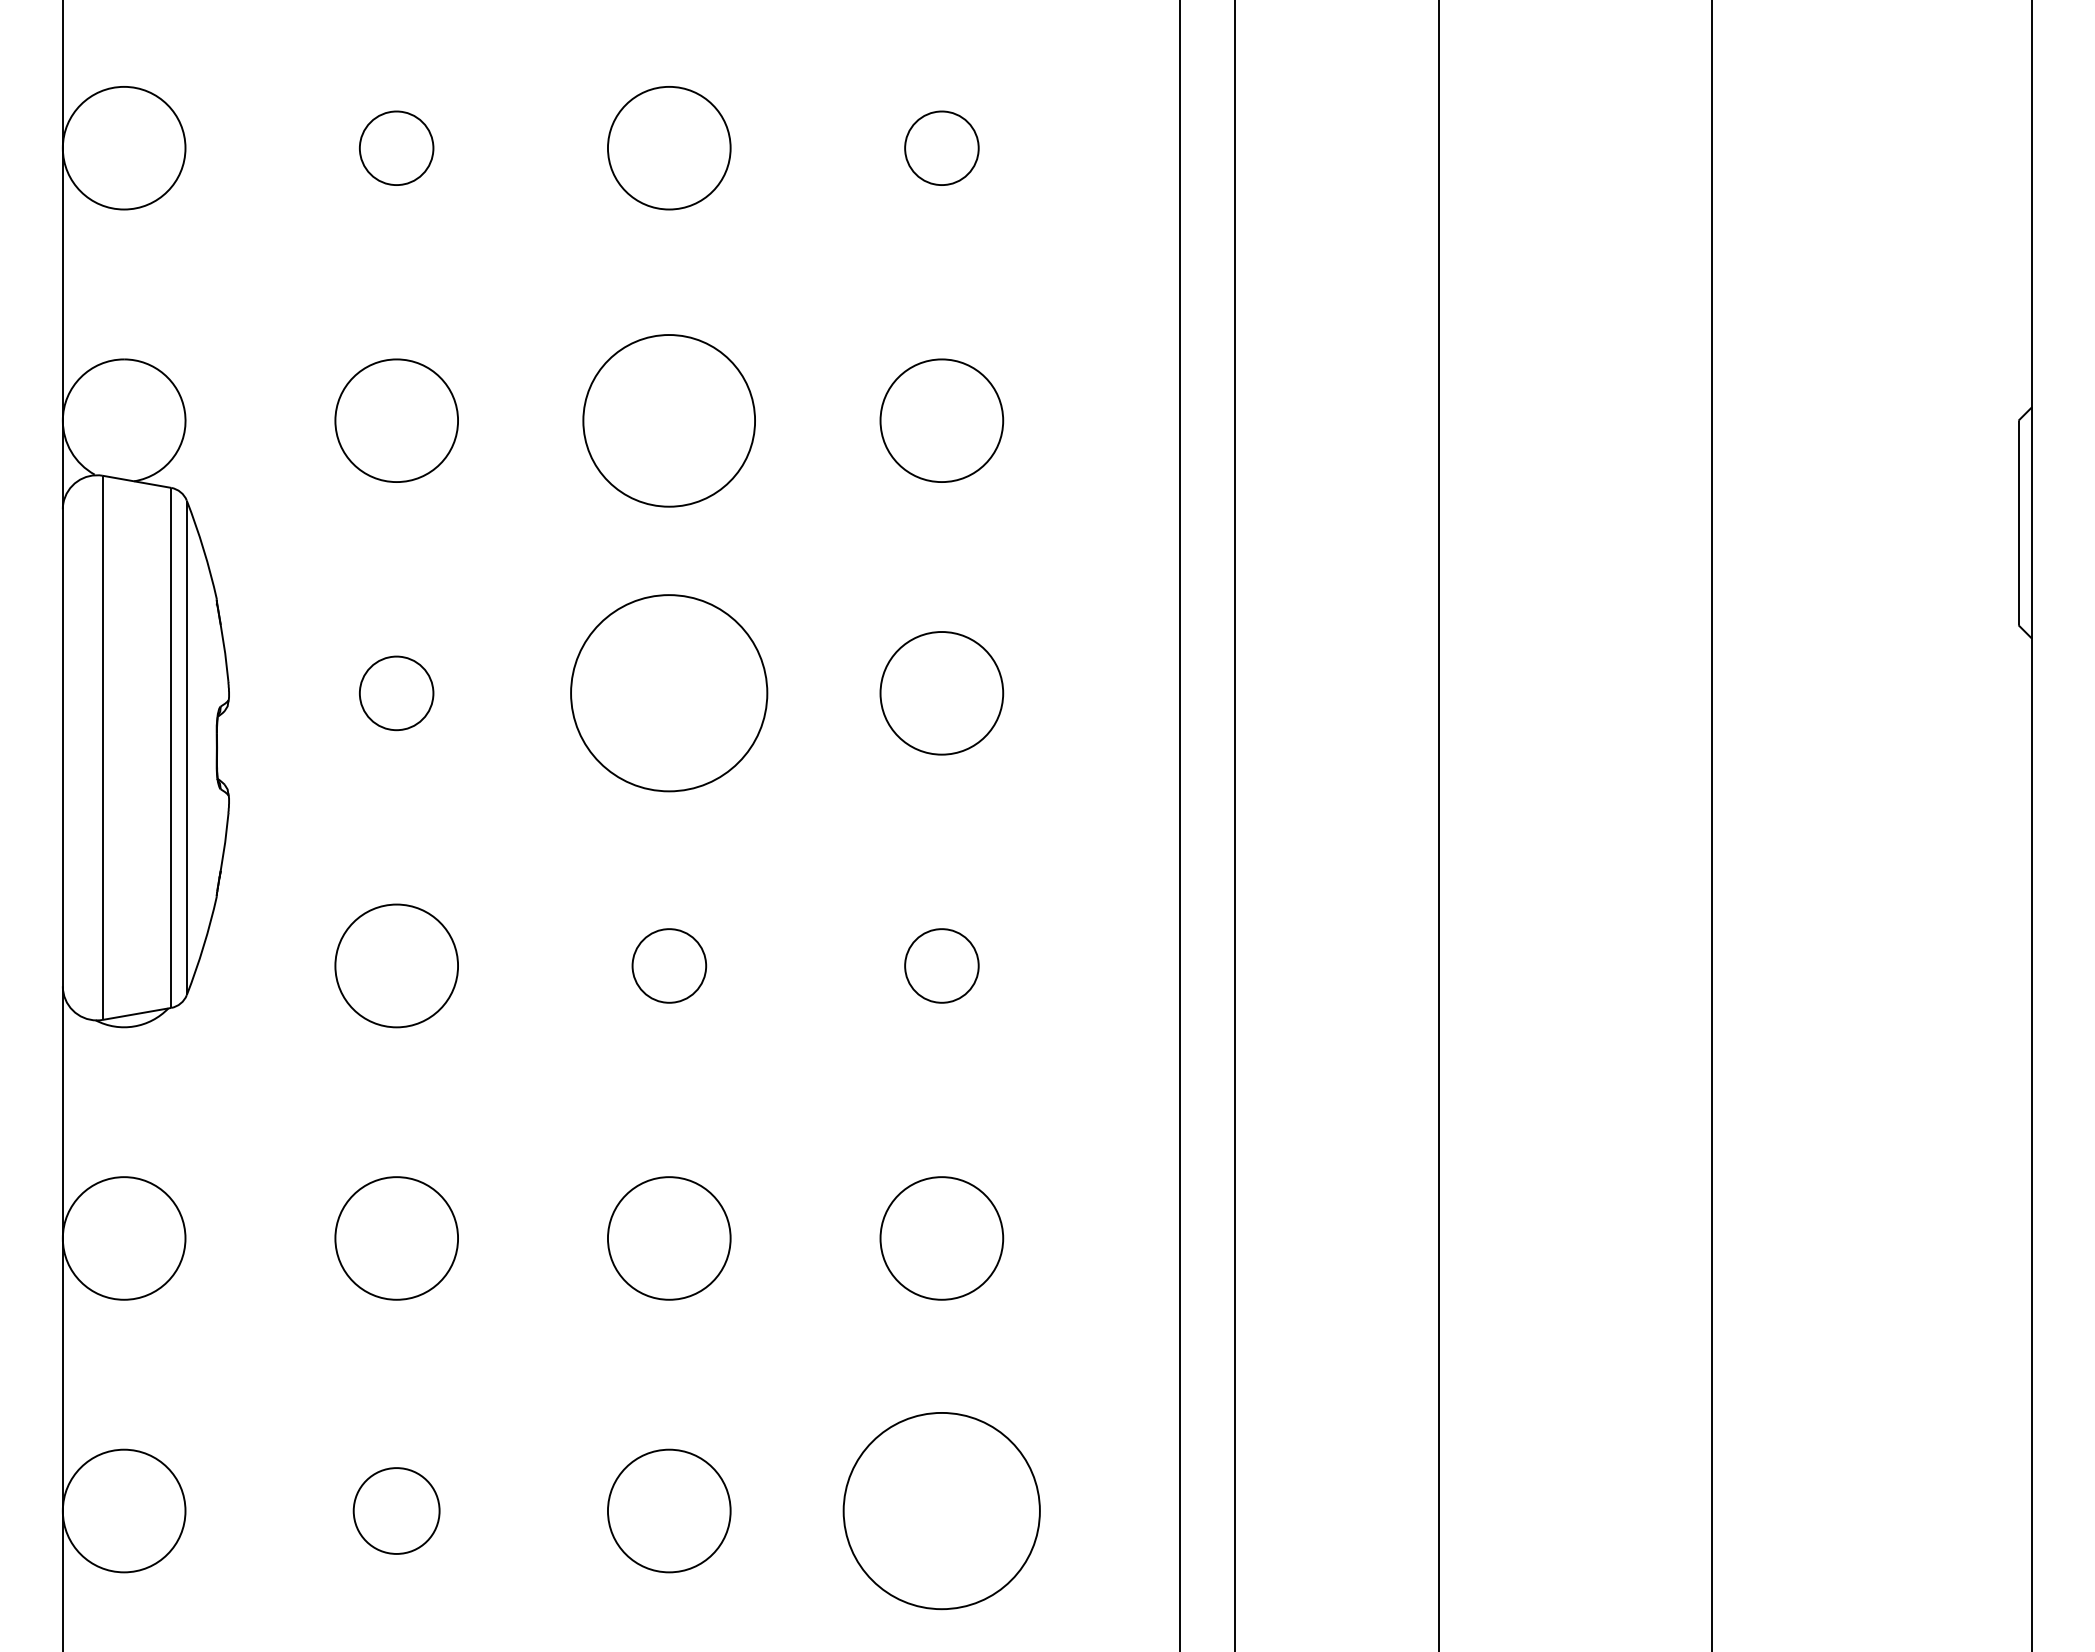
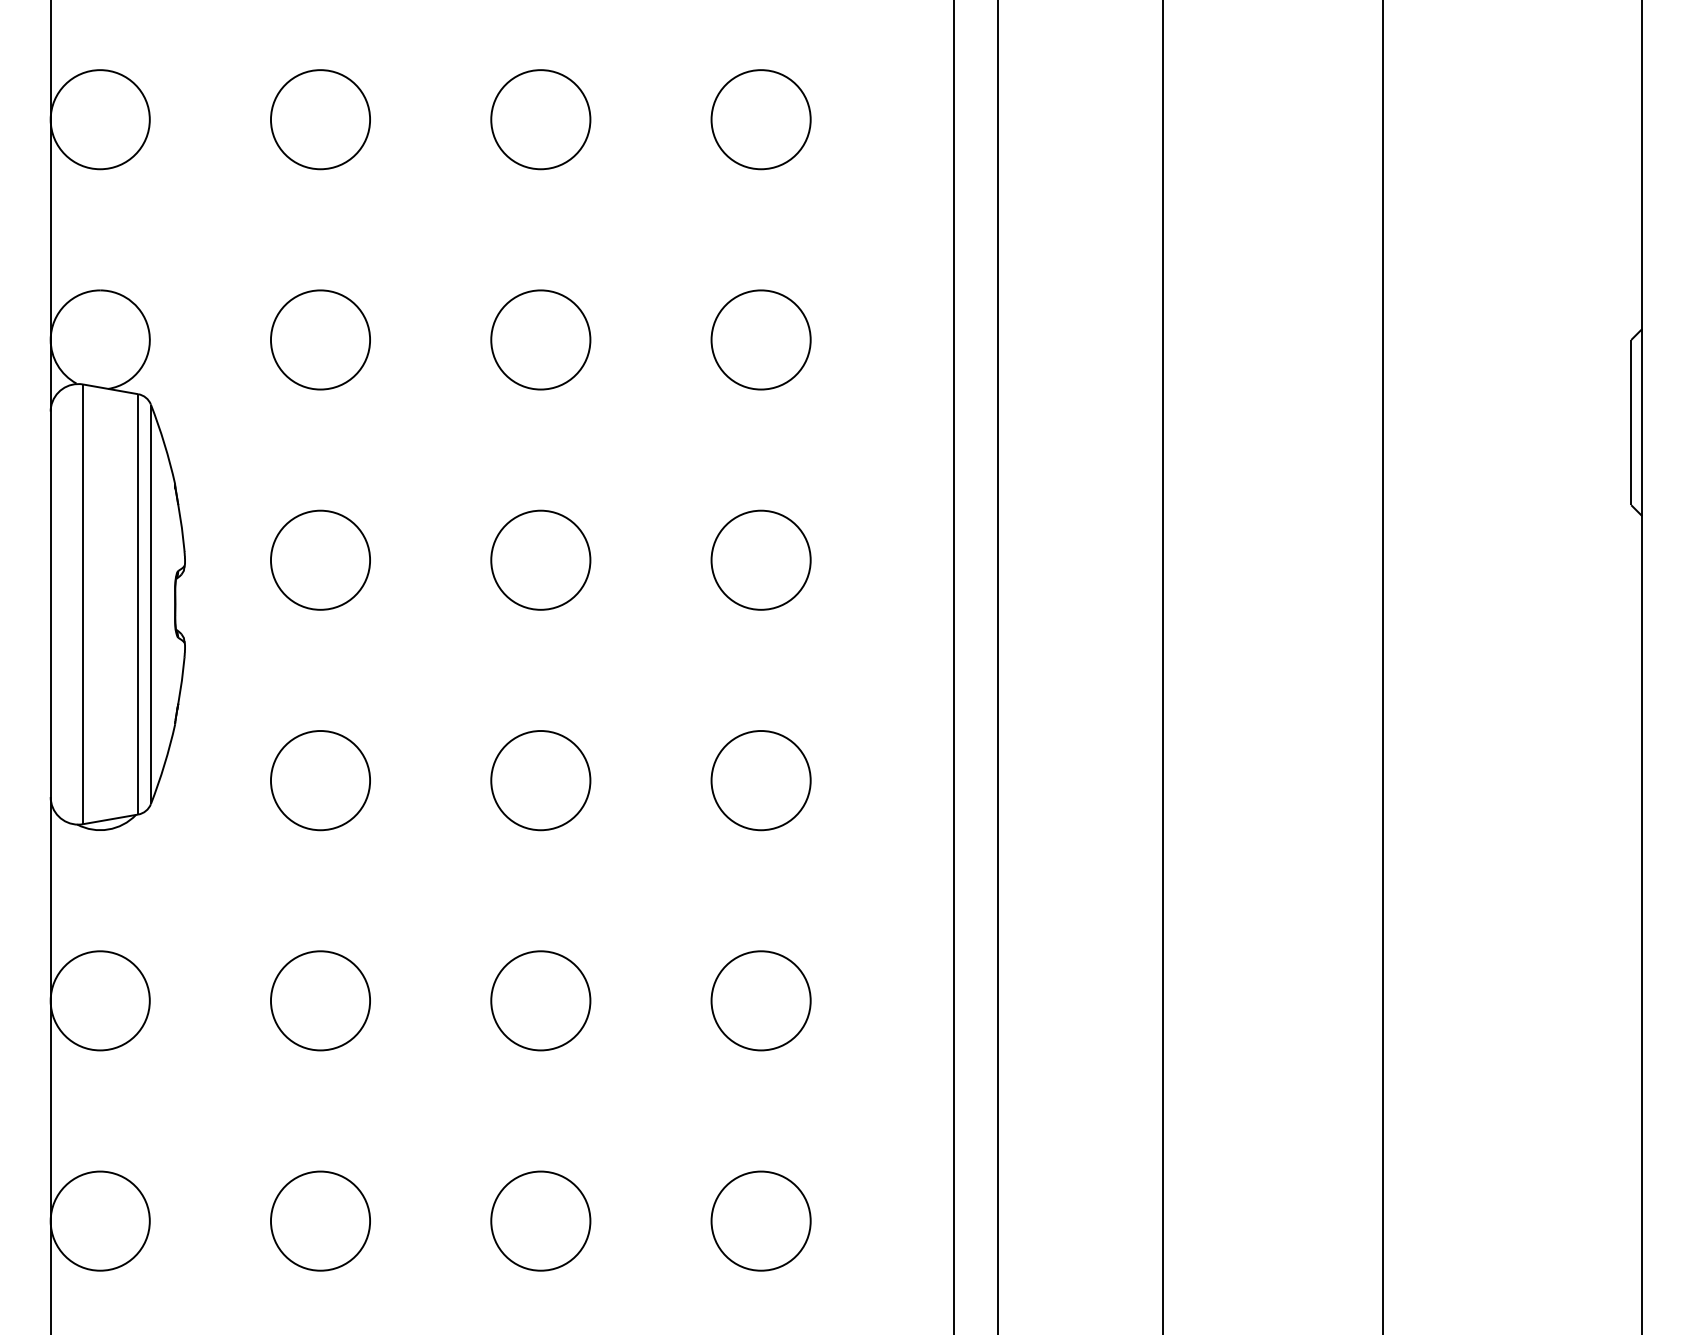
part: (396, 148) -> (320, 119), size x1.67
part: (941, 148) -> (760, 119), size x1.67
part: (669, 420) -> (541, 339), size x0.71
part: (396, 693) -> (320, 560), size x1.67
part: (669, 693) -> (541, 560), size x0.62
part: (669, 965) -> (541, 780), size x1.67
part: (941, 965) -> (760, 780), size x1.67
part: (396, 1510) -> (320, 1220), size x1.43
part: (941, 1510) -> (760, 1220), size x0.62

